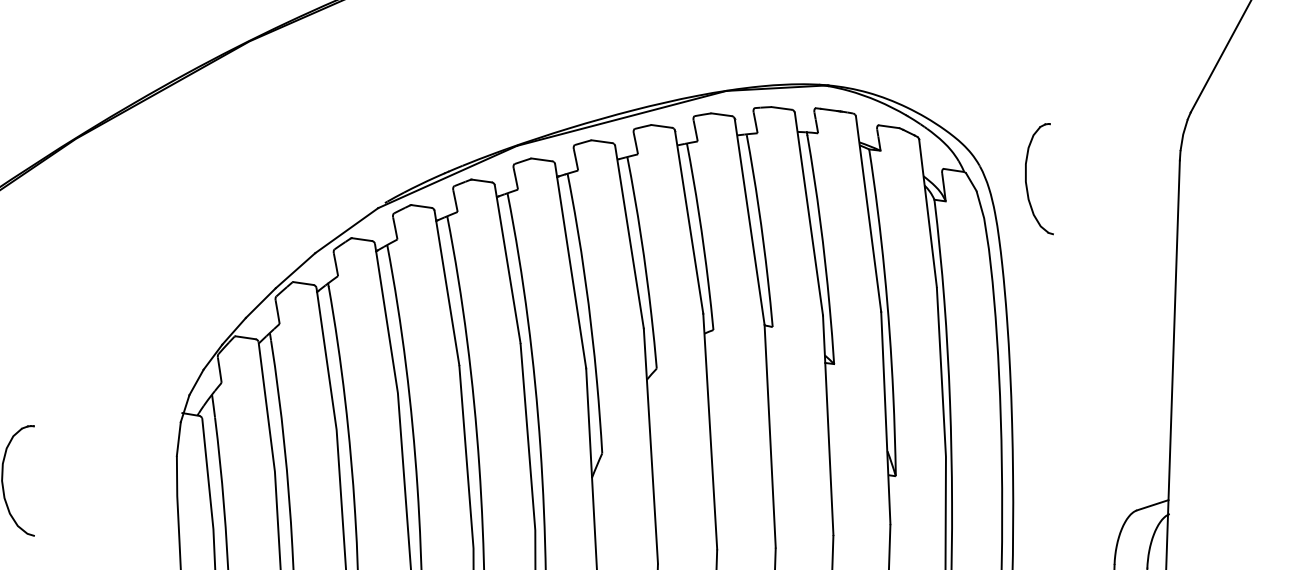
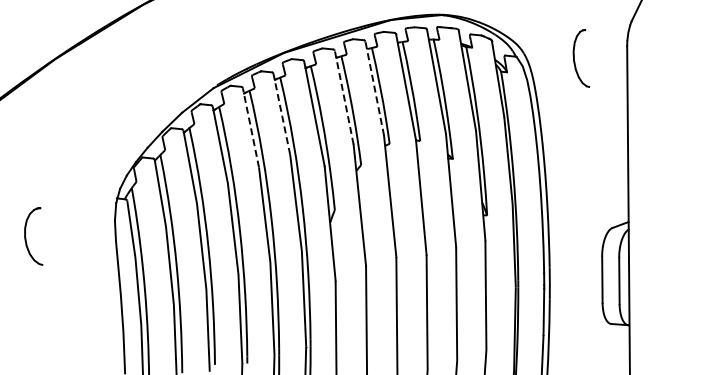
part: (1028, 183) -> (575, 61), moved
line: (688, 221) -> (374, 88), solid -> dashed
line: (629, 236) -> (344, 97), solid -> dashed
line: (507, 262) -> (281, 113), solid -> dashed
line: (446, 287) -> (250, 127), solid -> dashed

